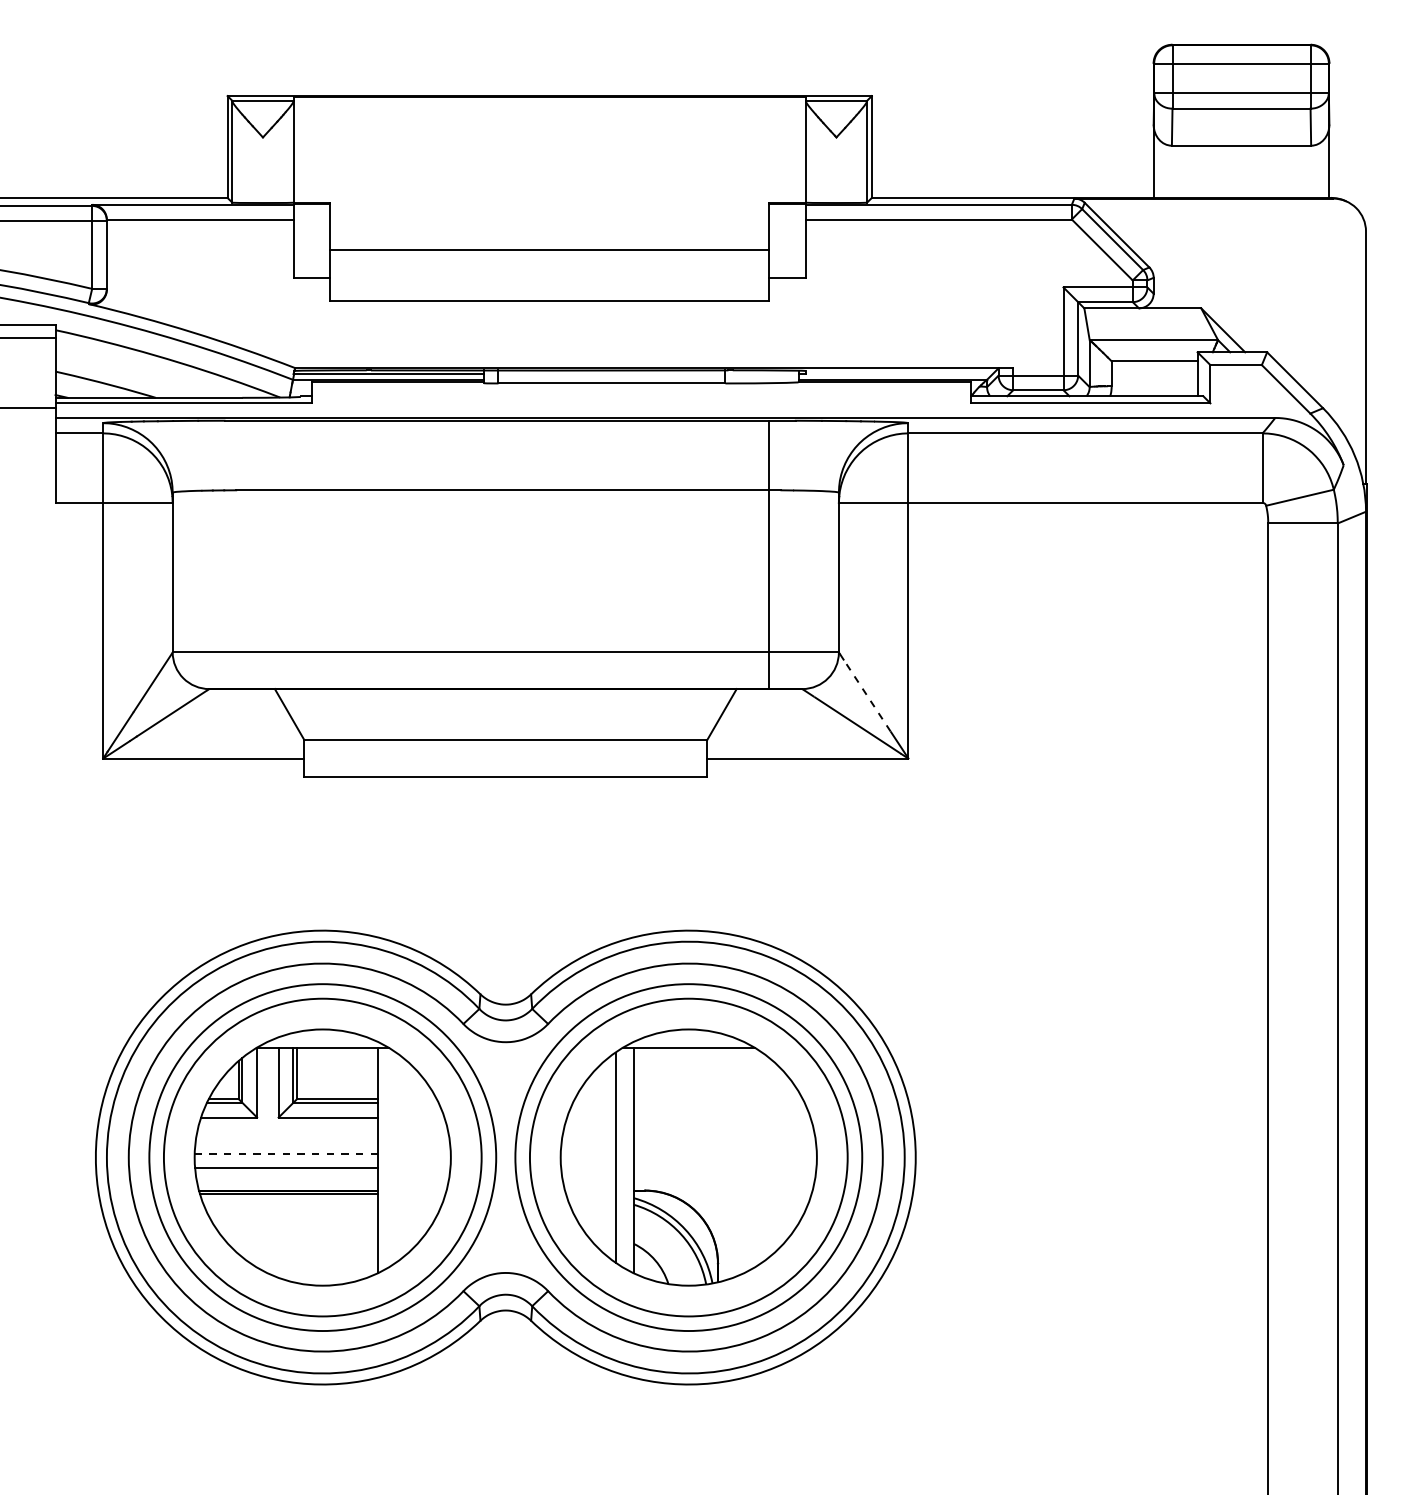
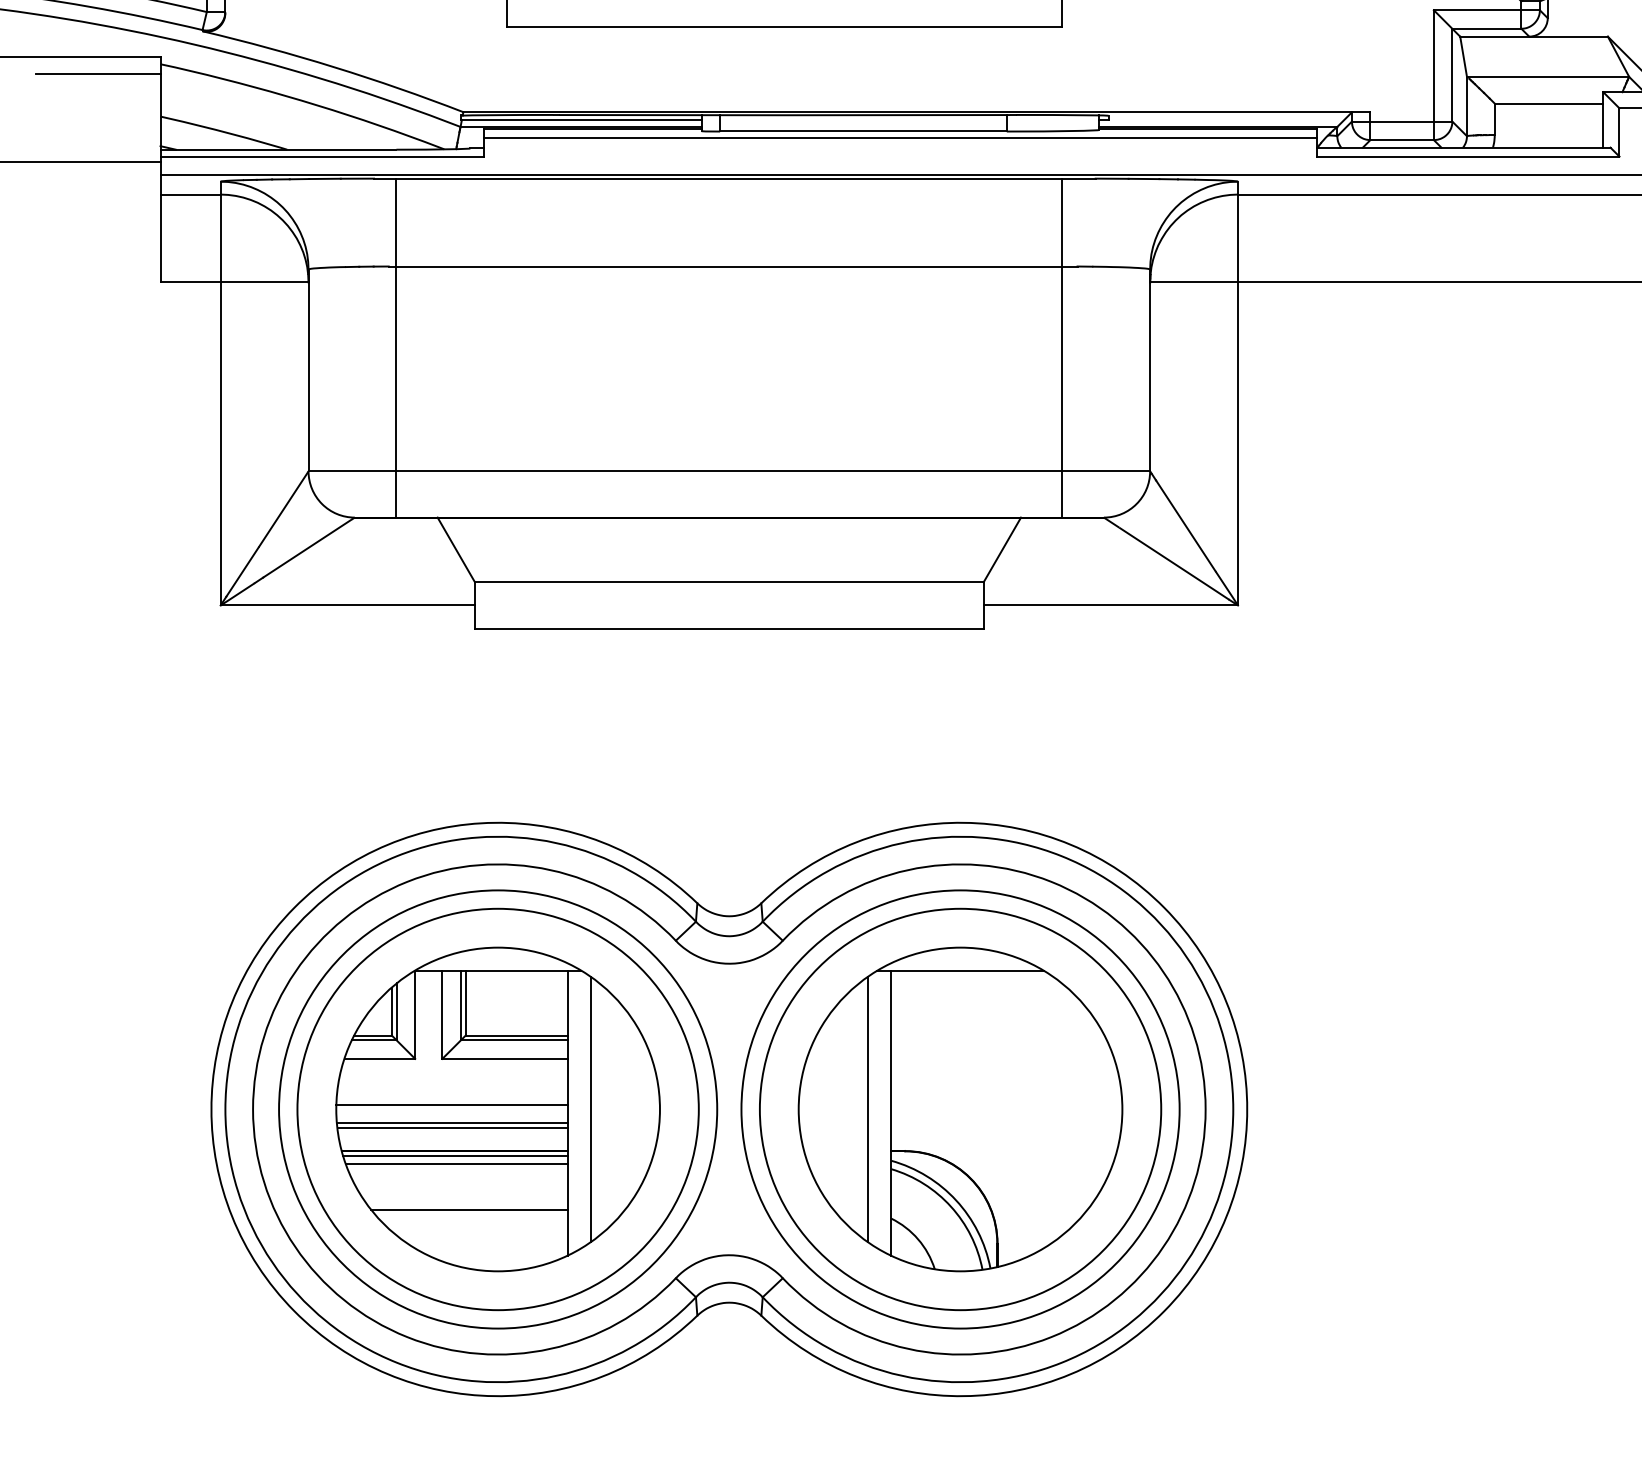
line: (640, 388) -> (899, 137), added
line: (242, 554) -> (396, 347), added
line: (867, 695) -> (1186, 525), dashed -> solid
line: (286, 1153) -> (452, 1104), dashed -> solid
line: (396, 1157) -> (591, 1109), added
line: (286, 1172) -> (452, 1128), added
line: (289, 1200) -> (456, 1163), added
line: (299, 1237) -> (468, 1210), added

